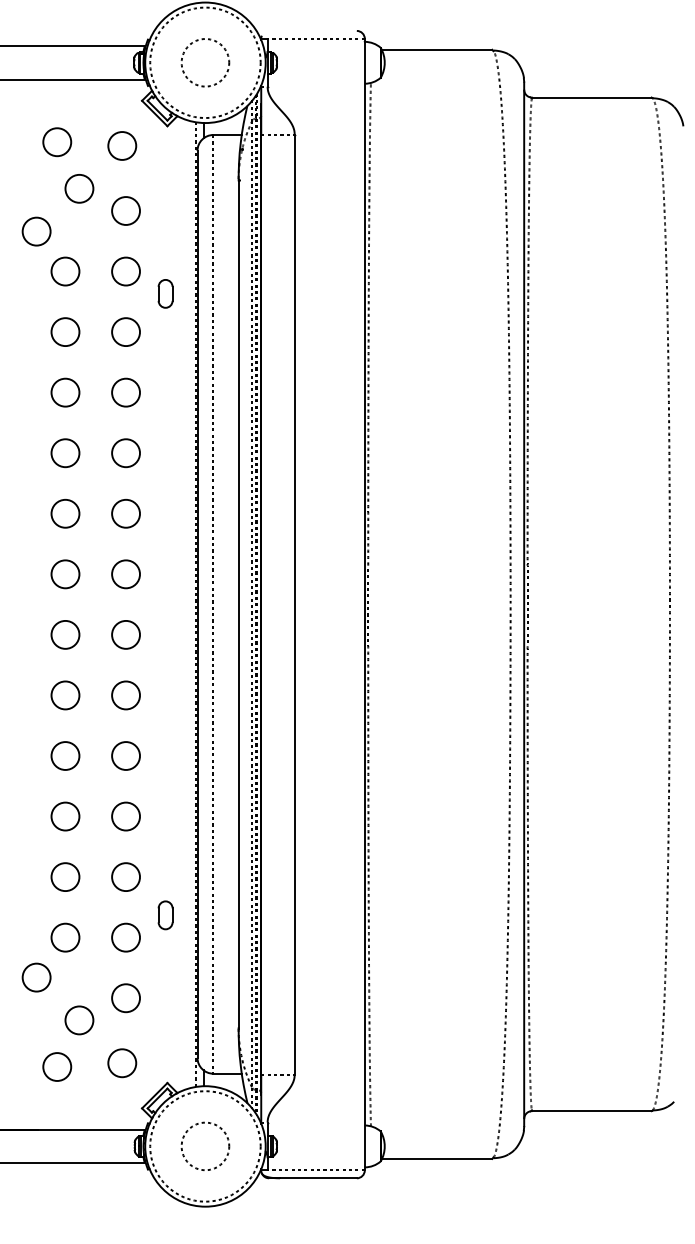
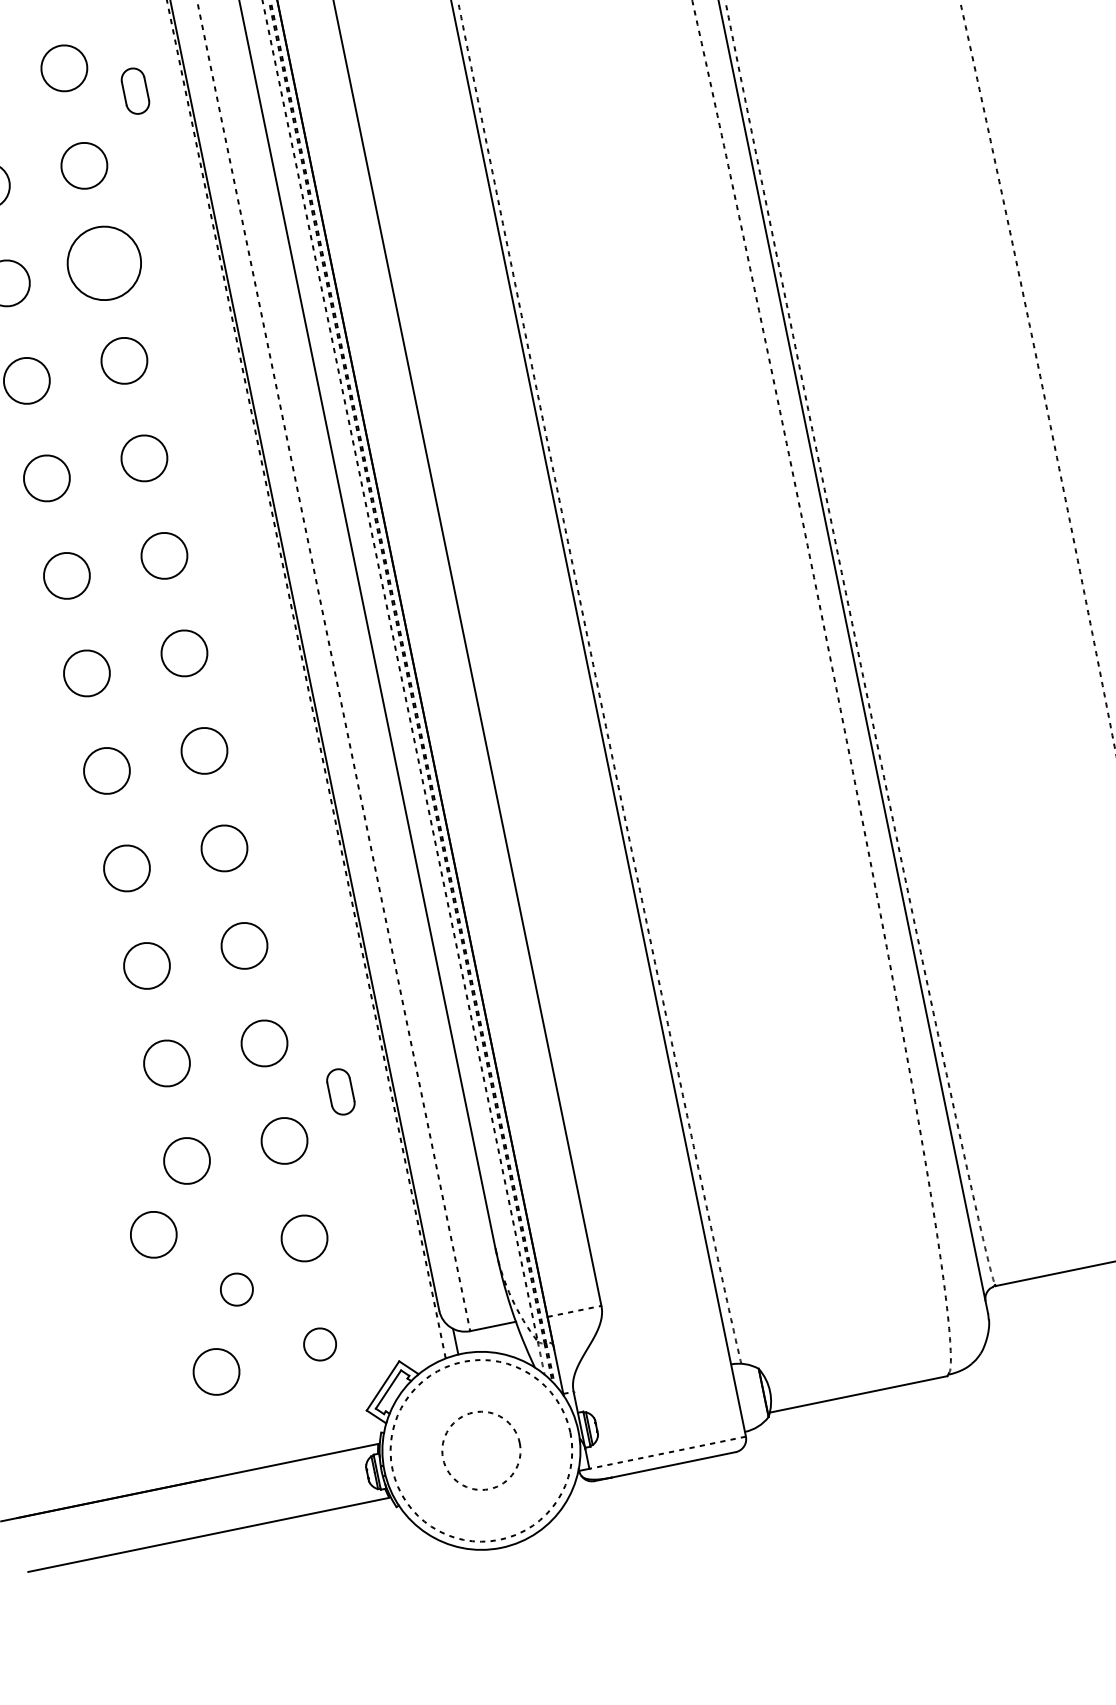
circle: (126, 392) -> (105, 262), size x1.6
circle: (79, 1020) -> (236, 1289), size x0.7
circle: (122, 1063) -> (320, 1344), size x0.7

